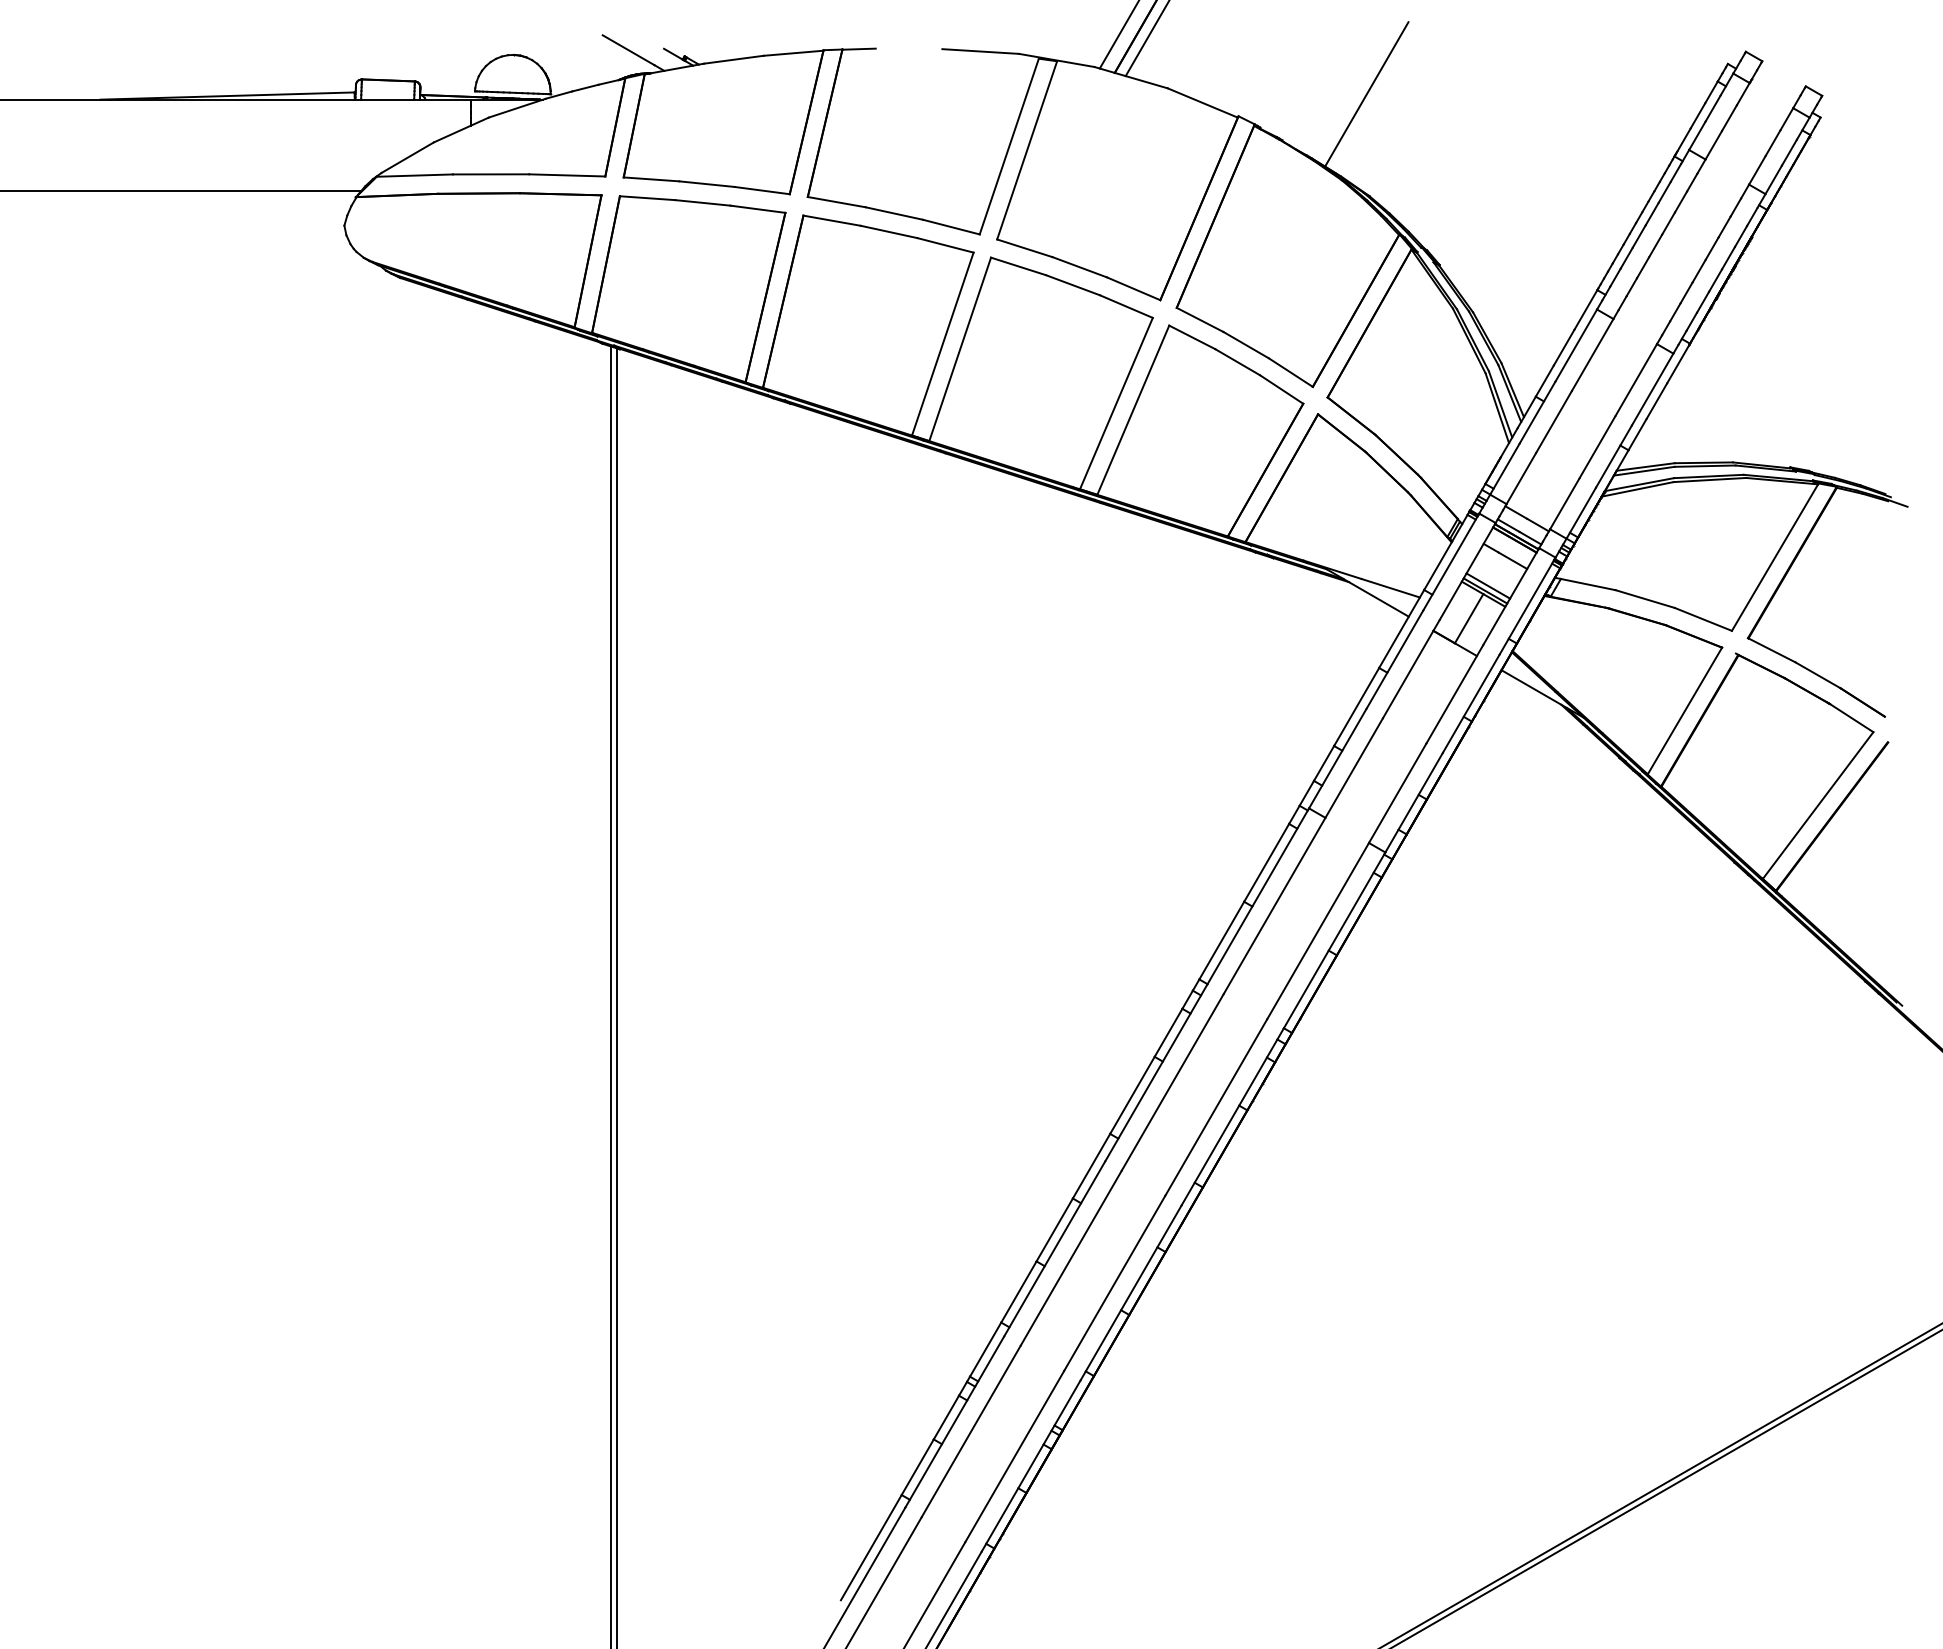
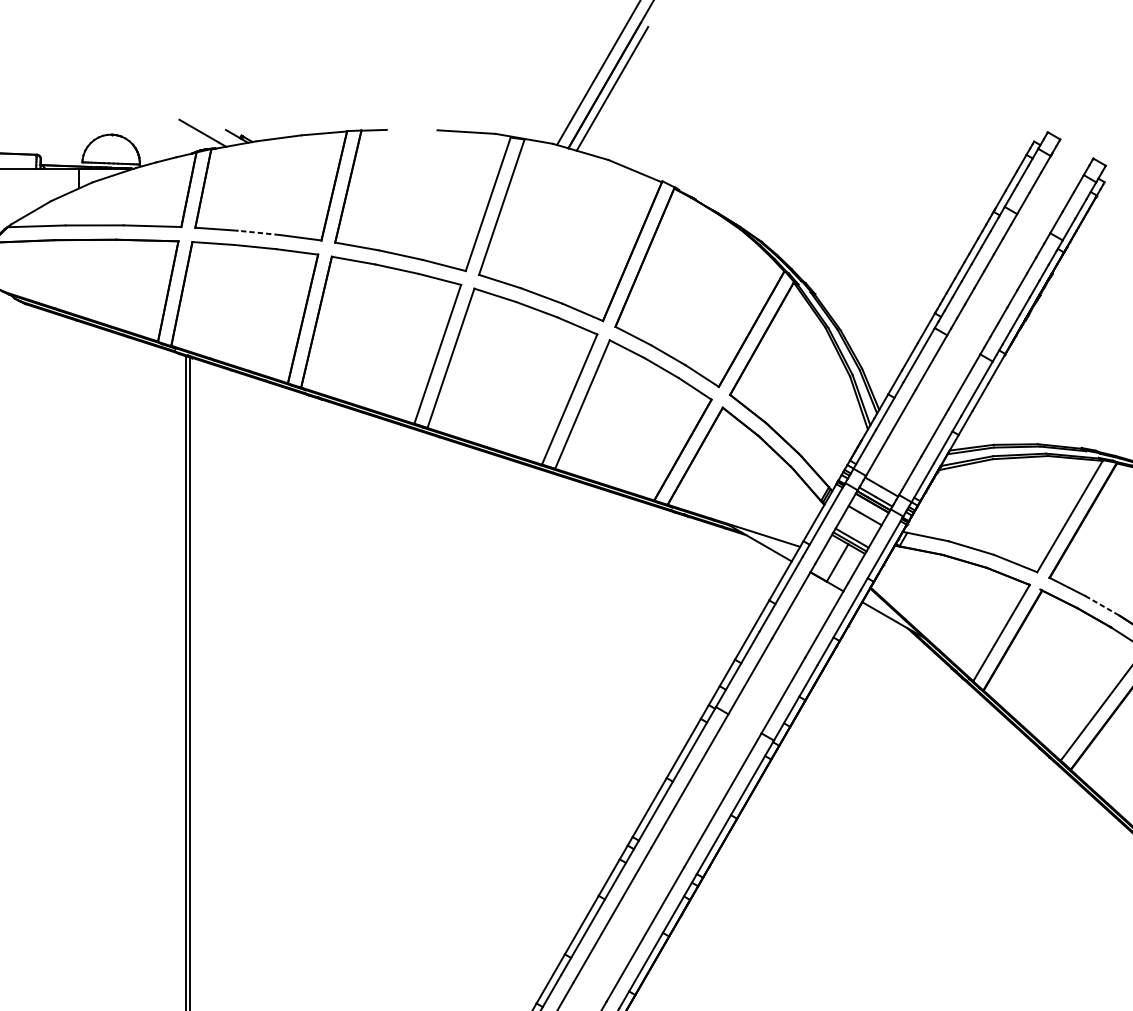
line: (1366, 94) -> (759, 164), removed
line: (707, 184) -> (258, 233), solid -> dashed
line: (1818, 675) -> (1103, 606), solid -> dashed

